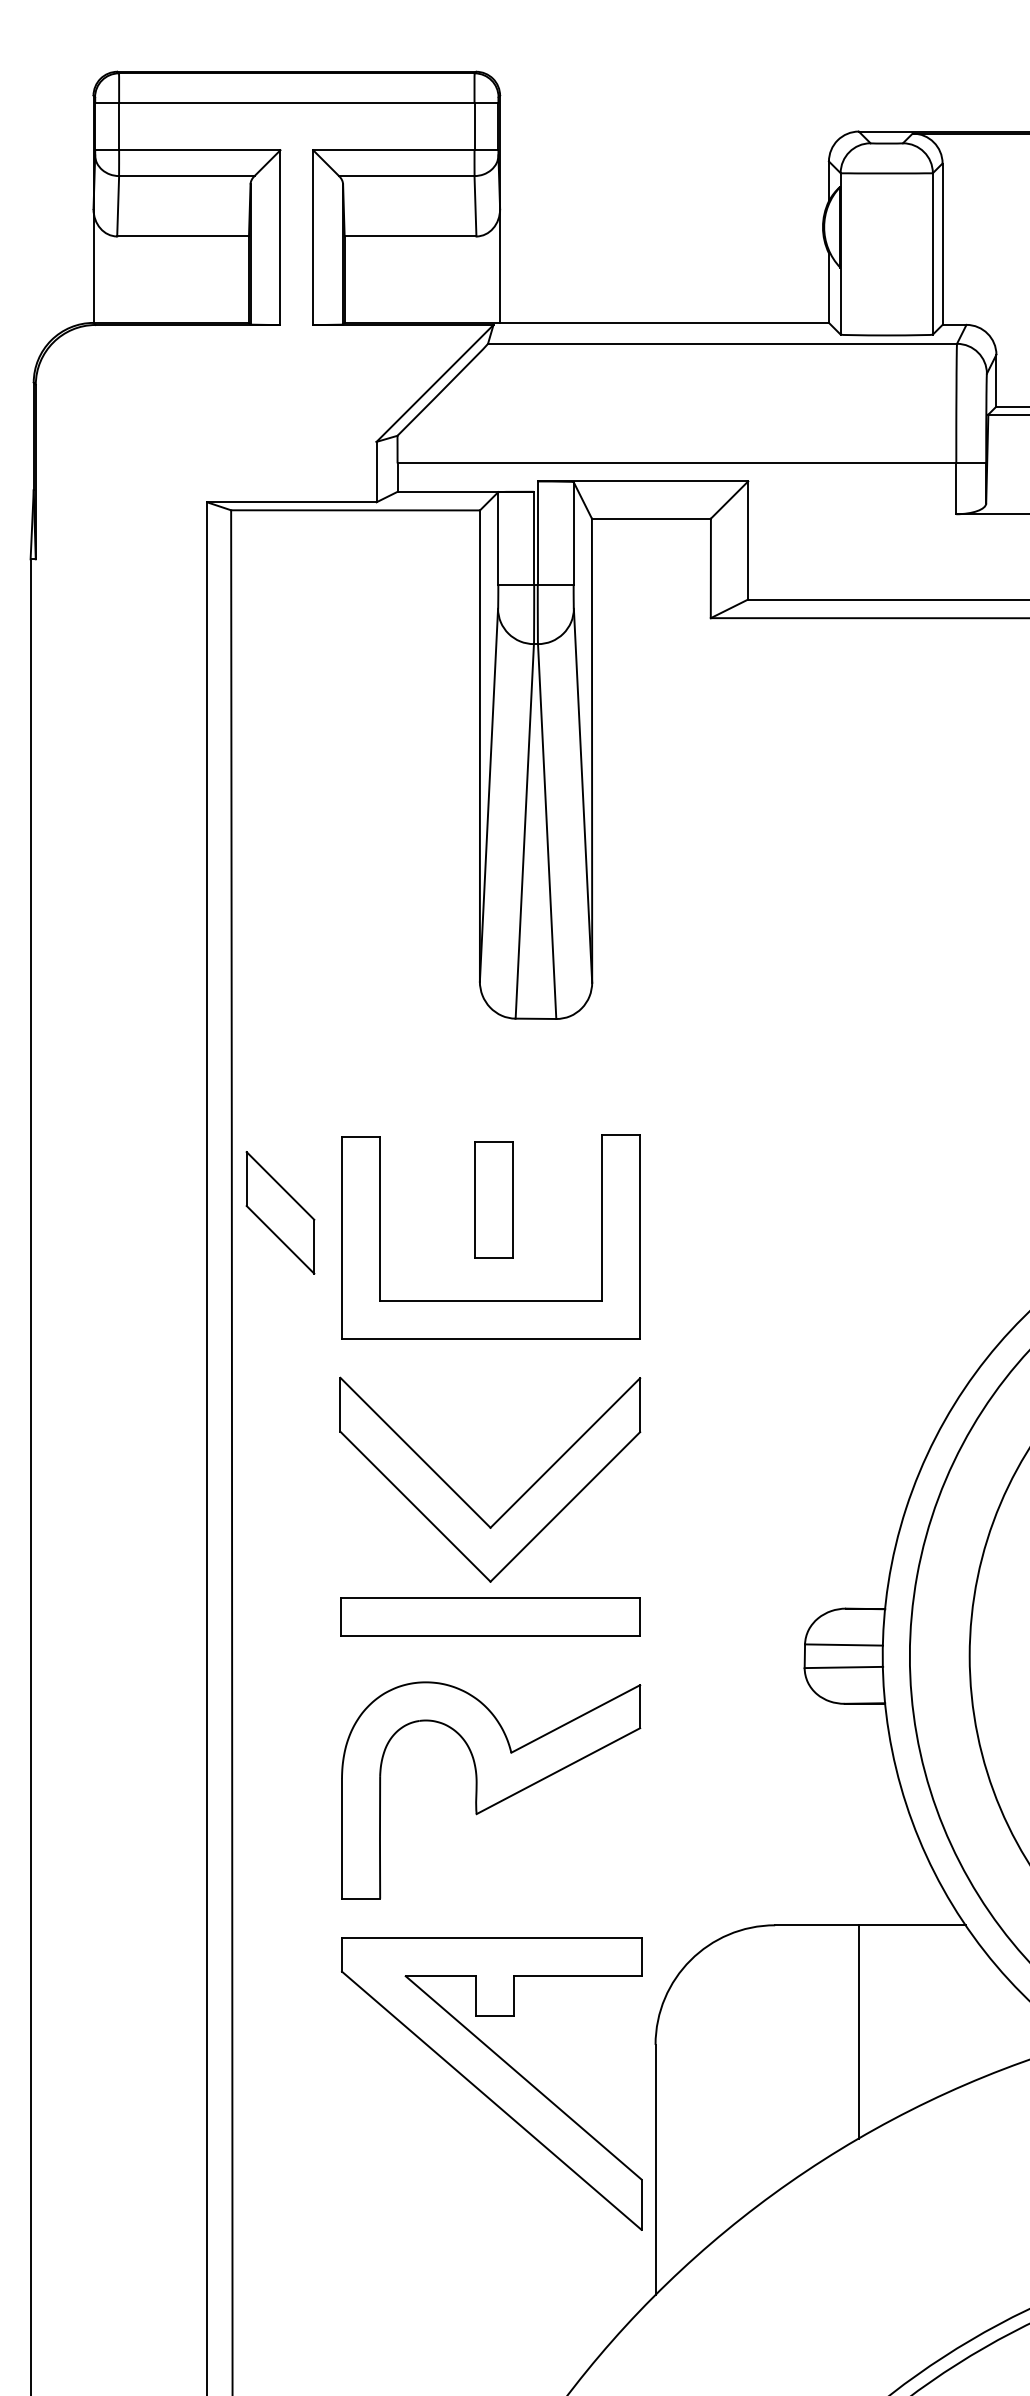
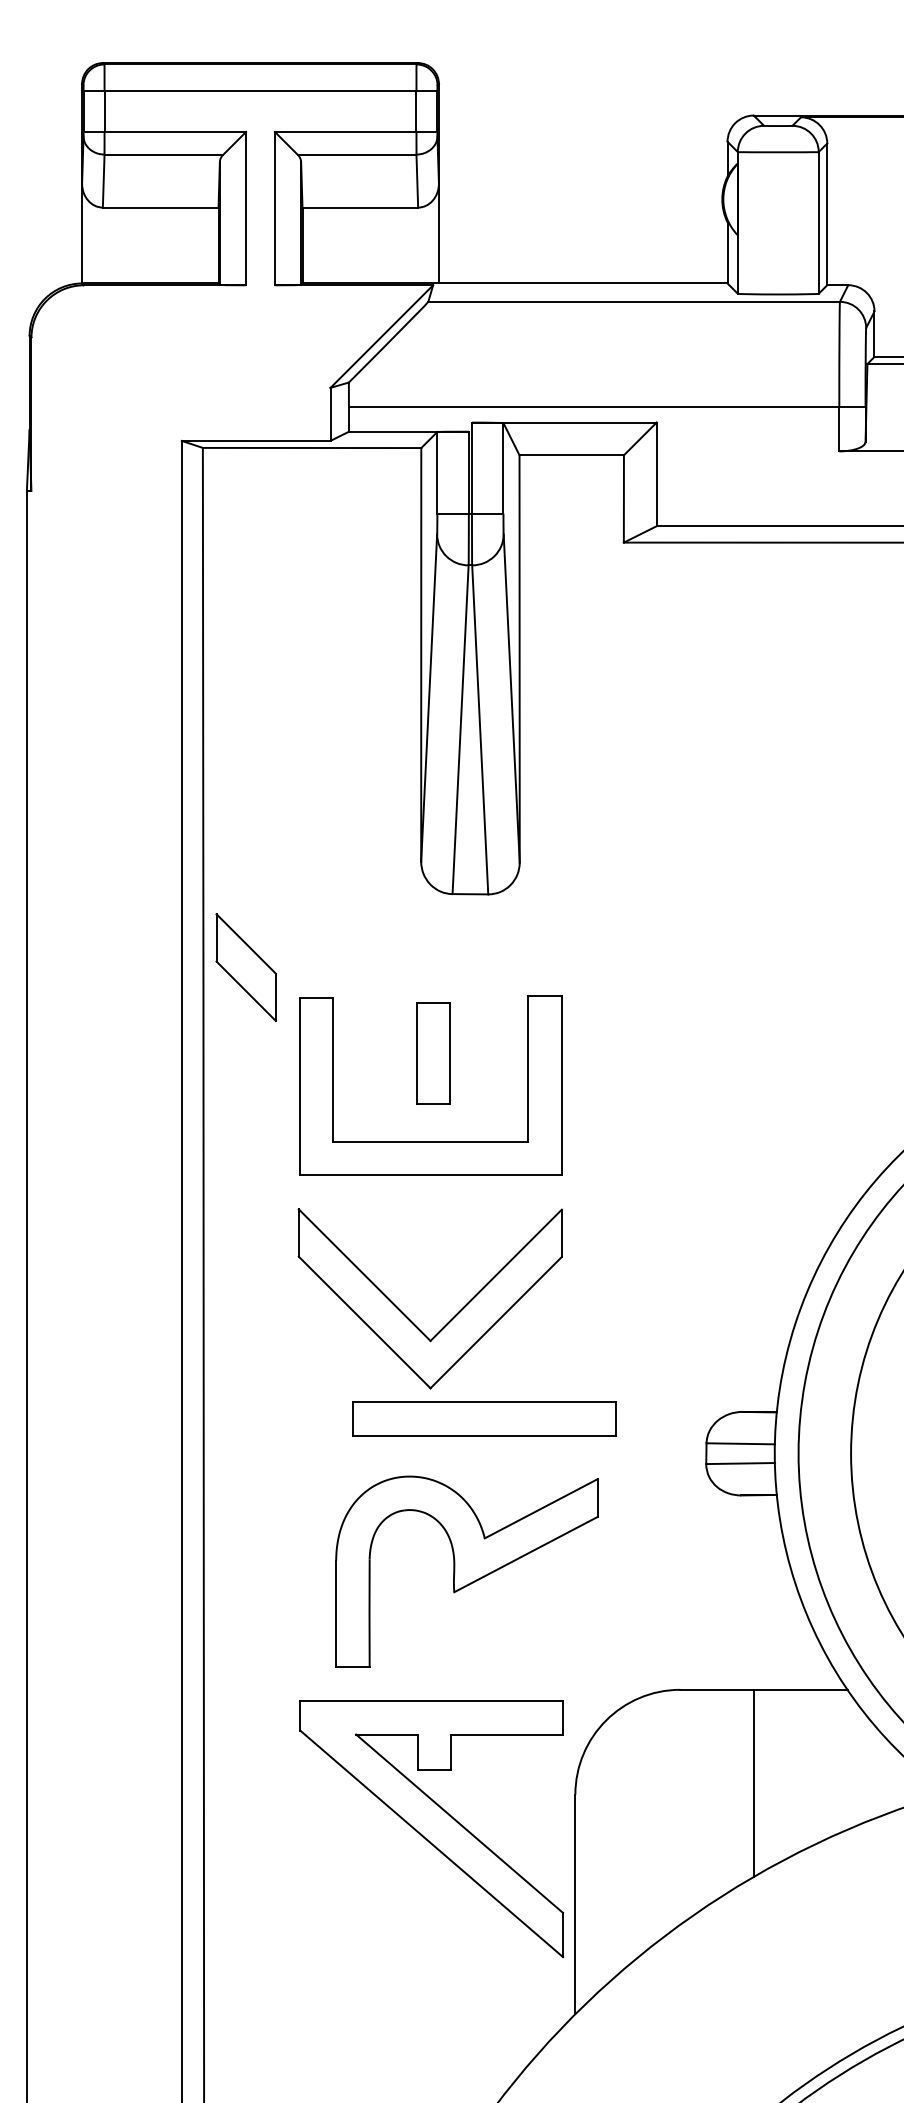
part: (279, 1212) -> (245, 967), moved
part: (490, 1616) -> (484, 1418), moved
part: (490, 1790) -> (466, 1571), moved

